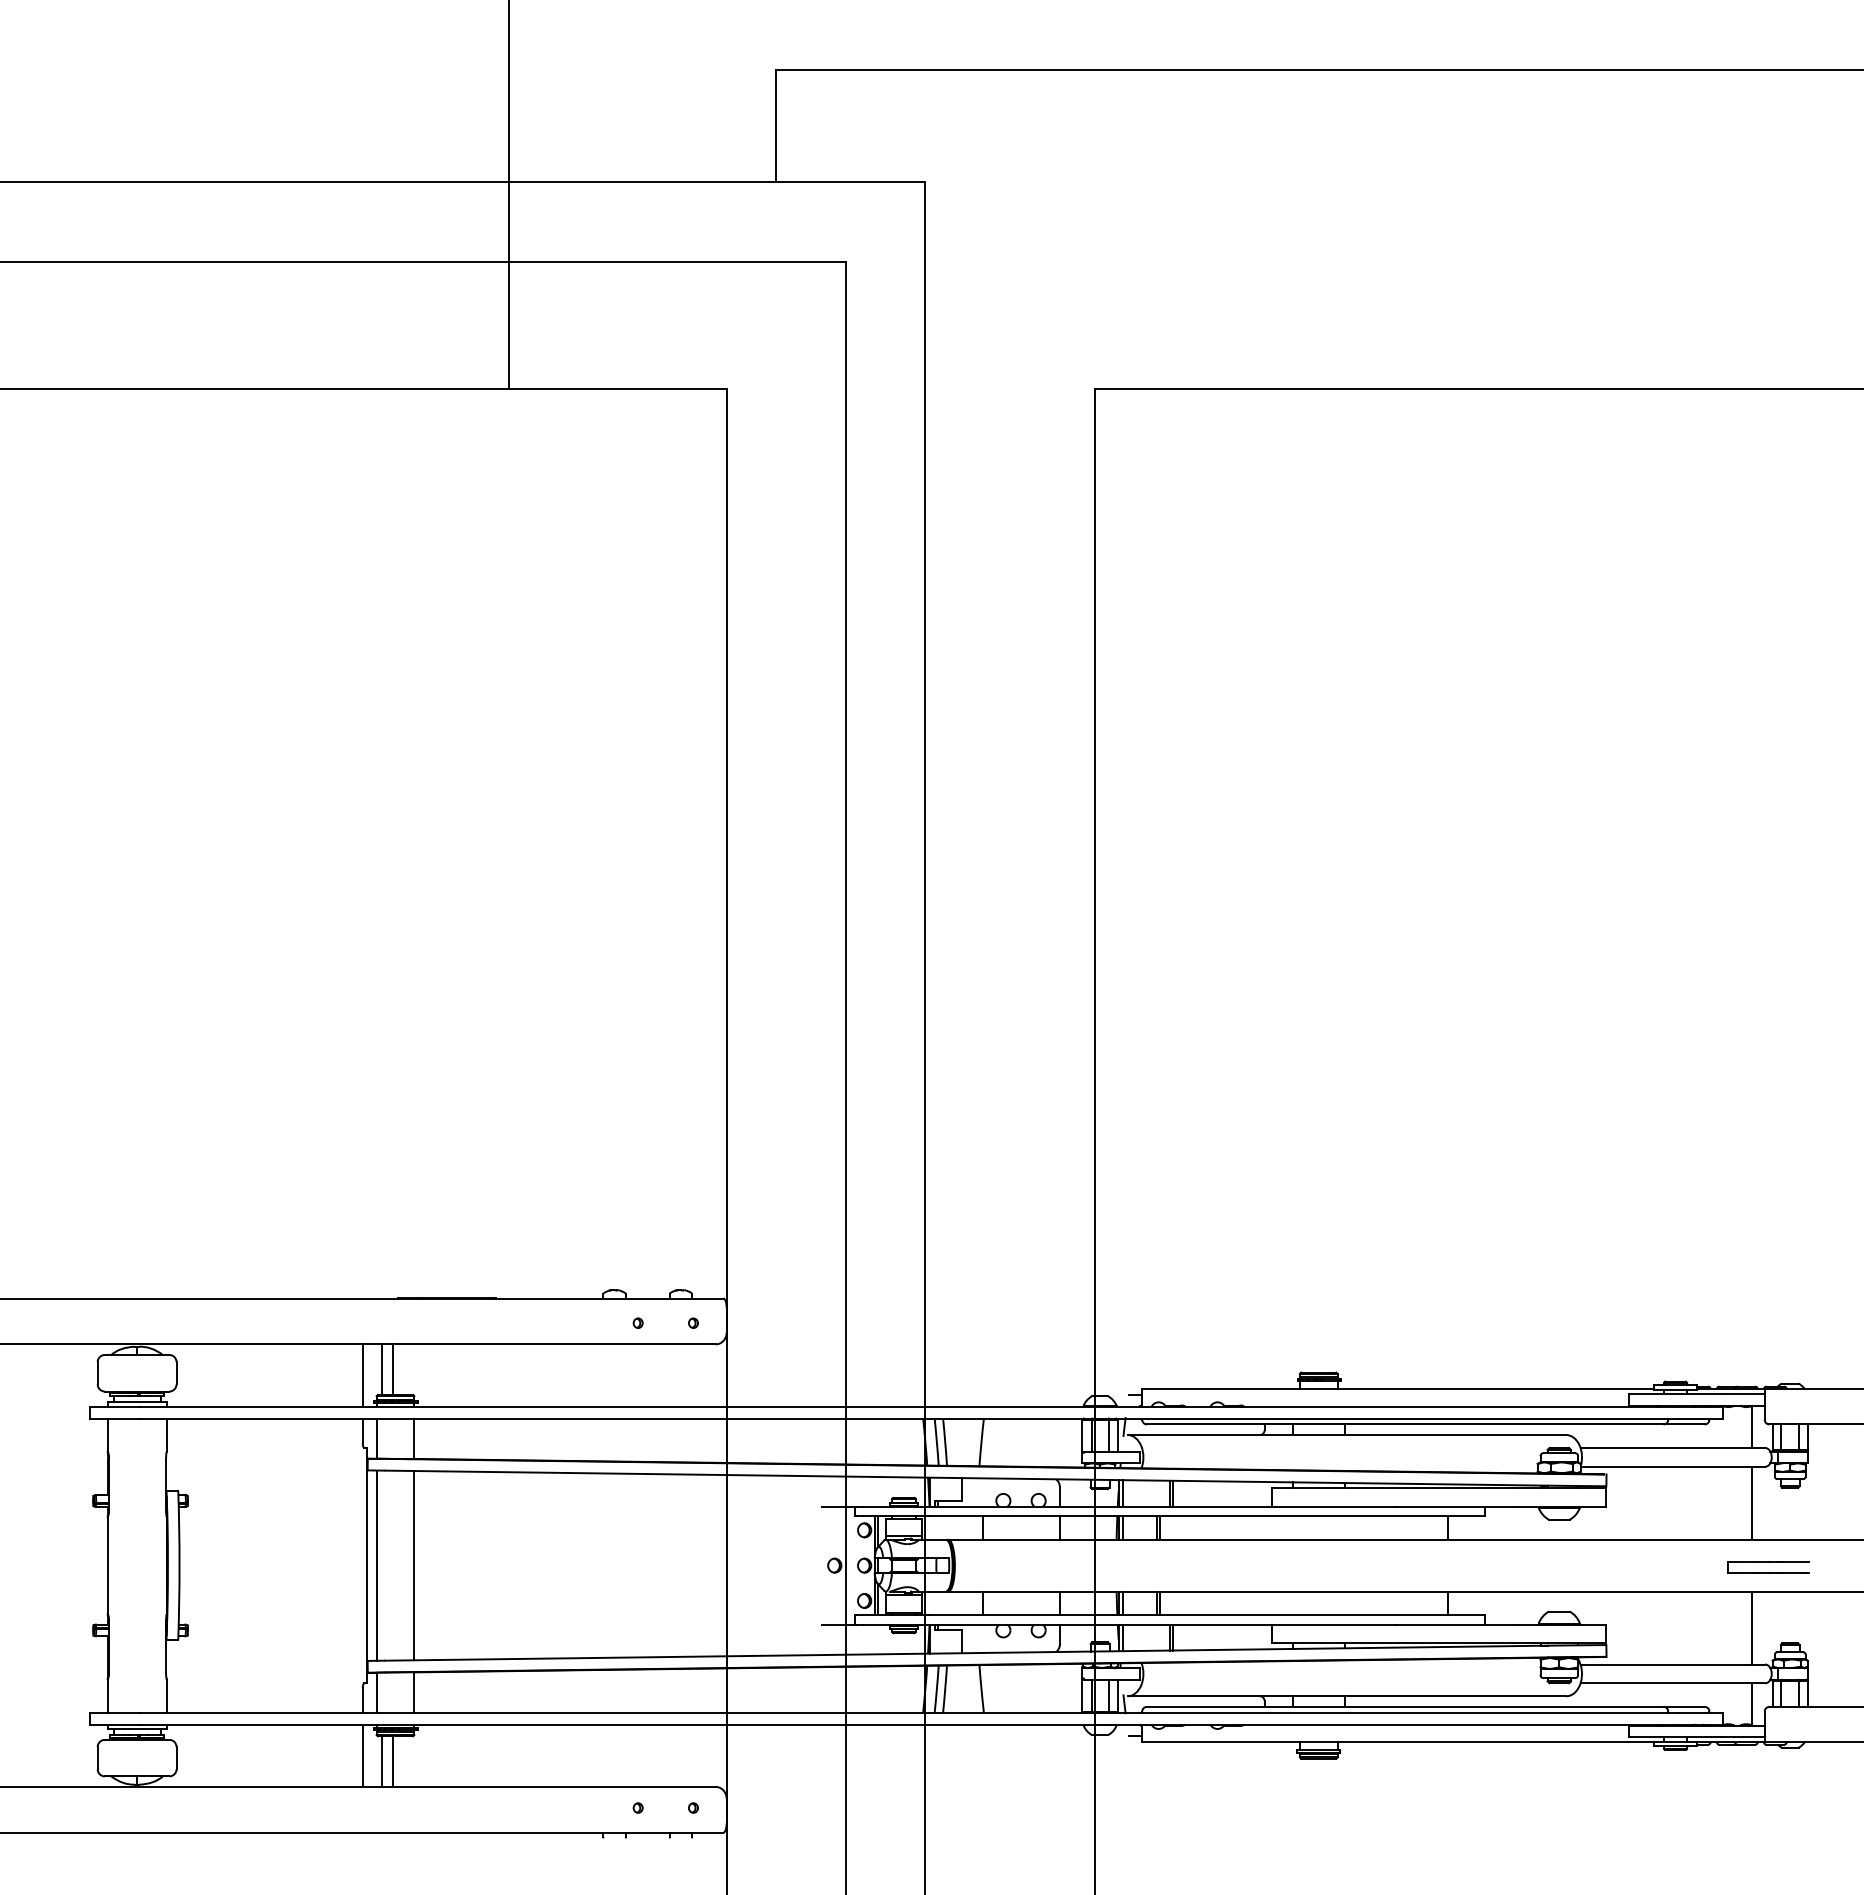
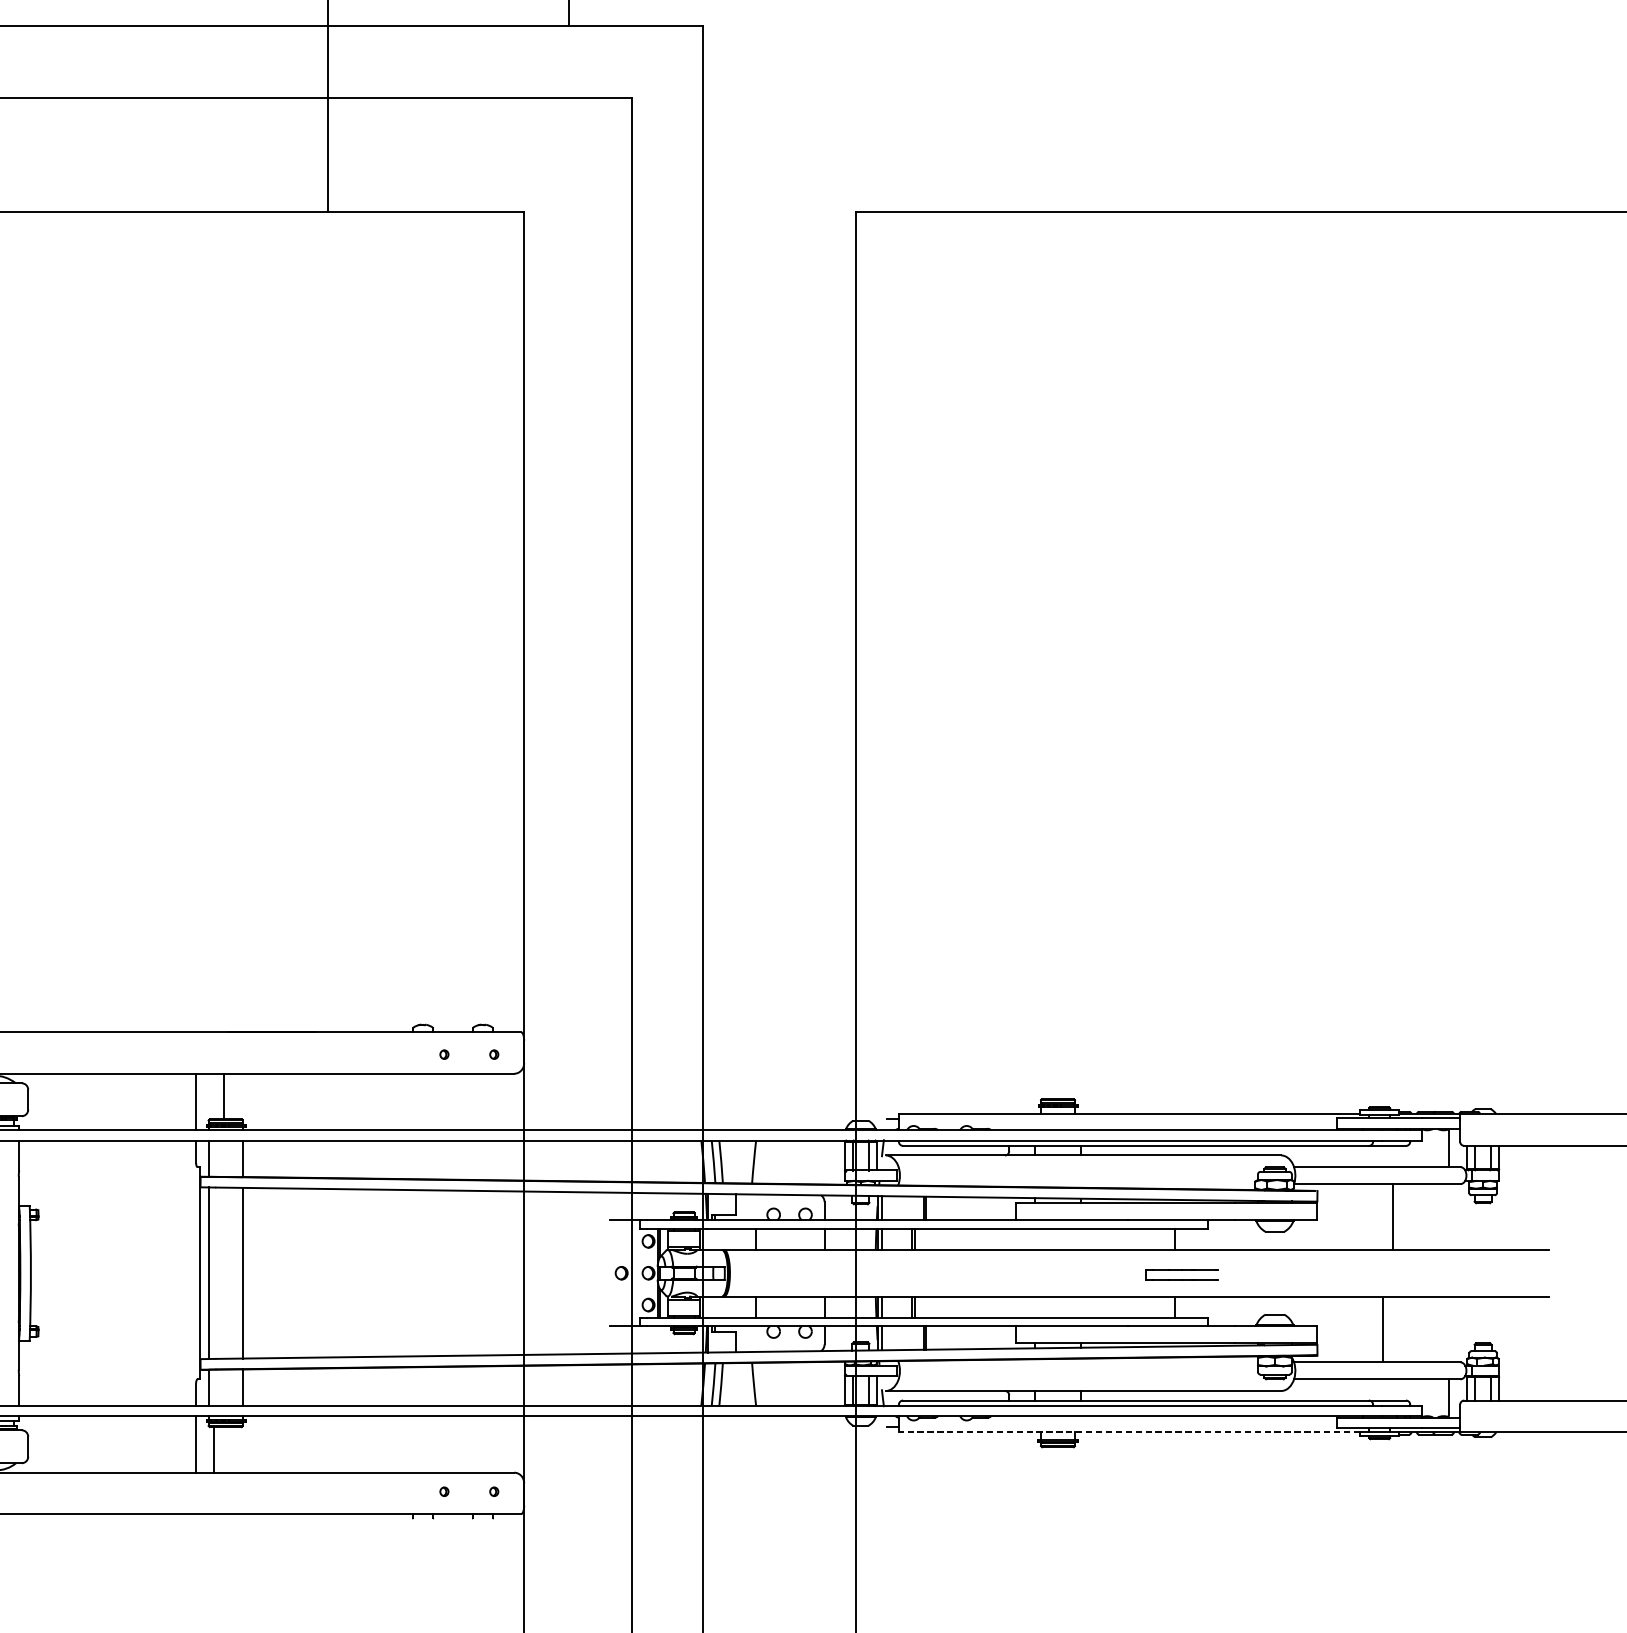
line: (382, 1369) -> (213, 1096), removed
line: (1751, 1502) -> (1392, 1216), moved
part: (1768, 1567) -> (1182, 1274), moved
line: (1751, 1627) -> (1382, 1328), moved
line: (1398, 1742) -> (1129, 1432), solid -> dashed
line: (393, 1761) -> (223, 1449), removed

